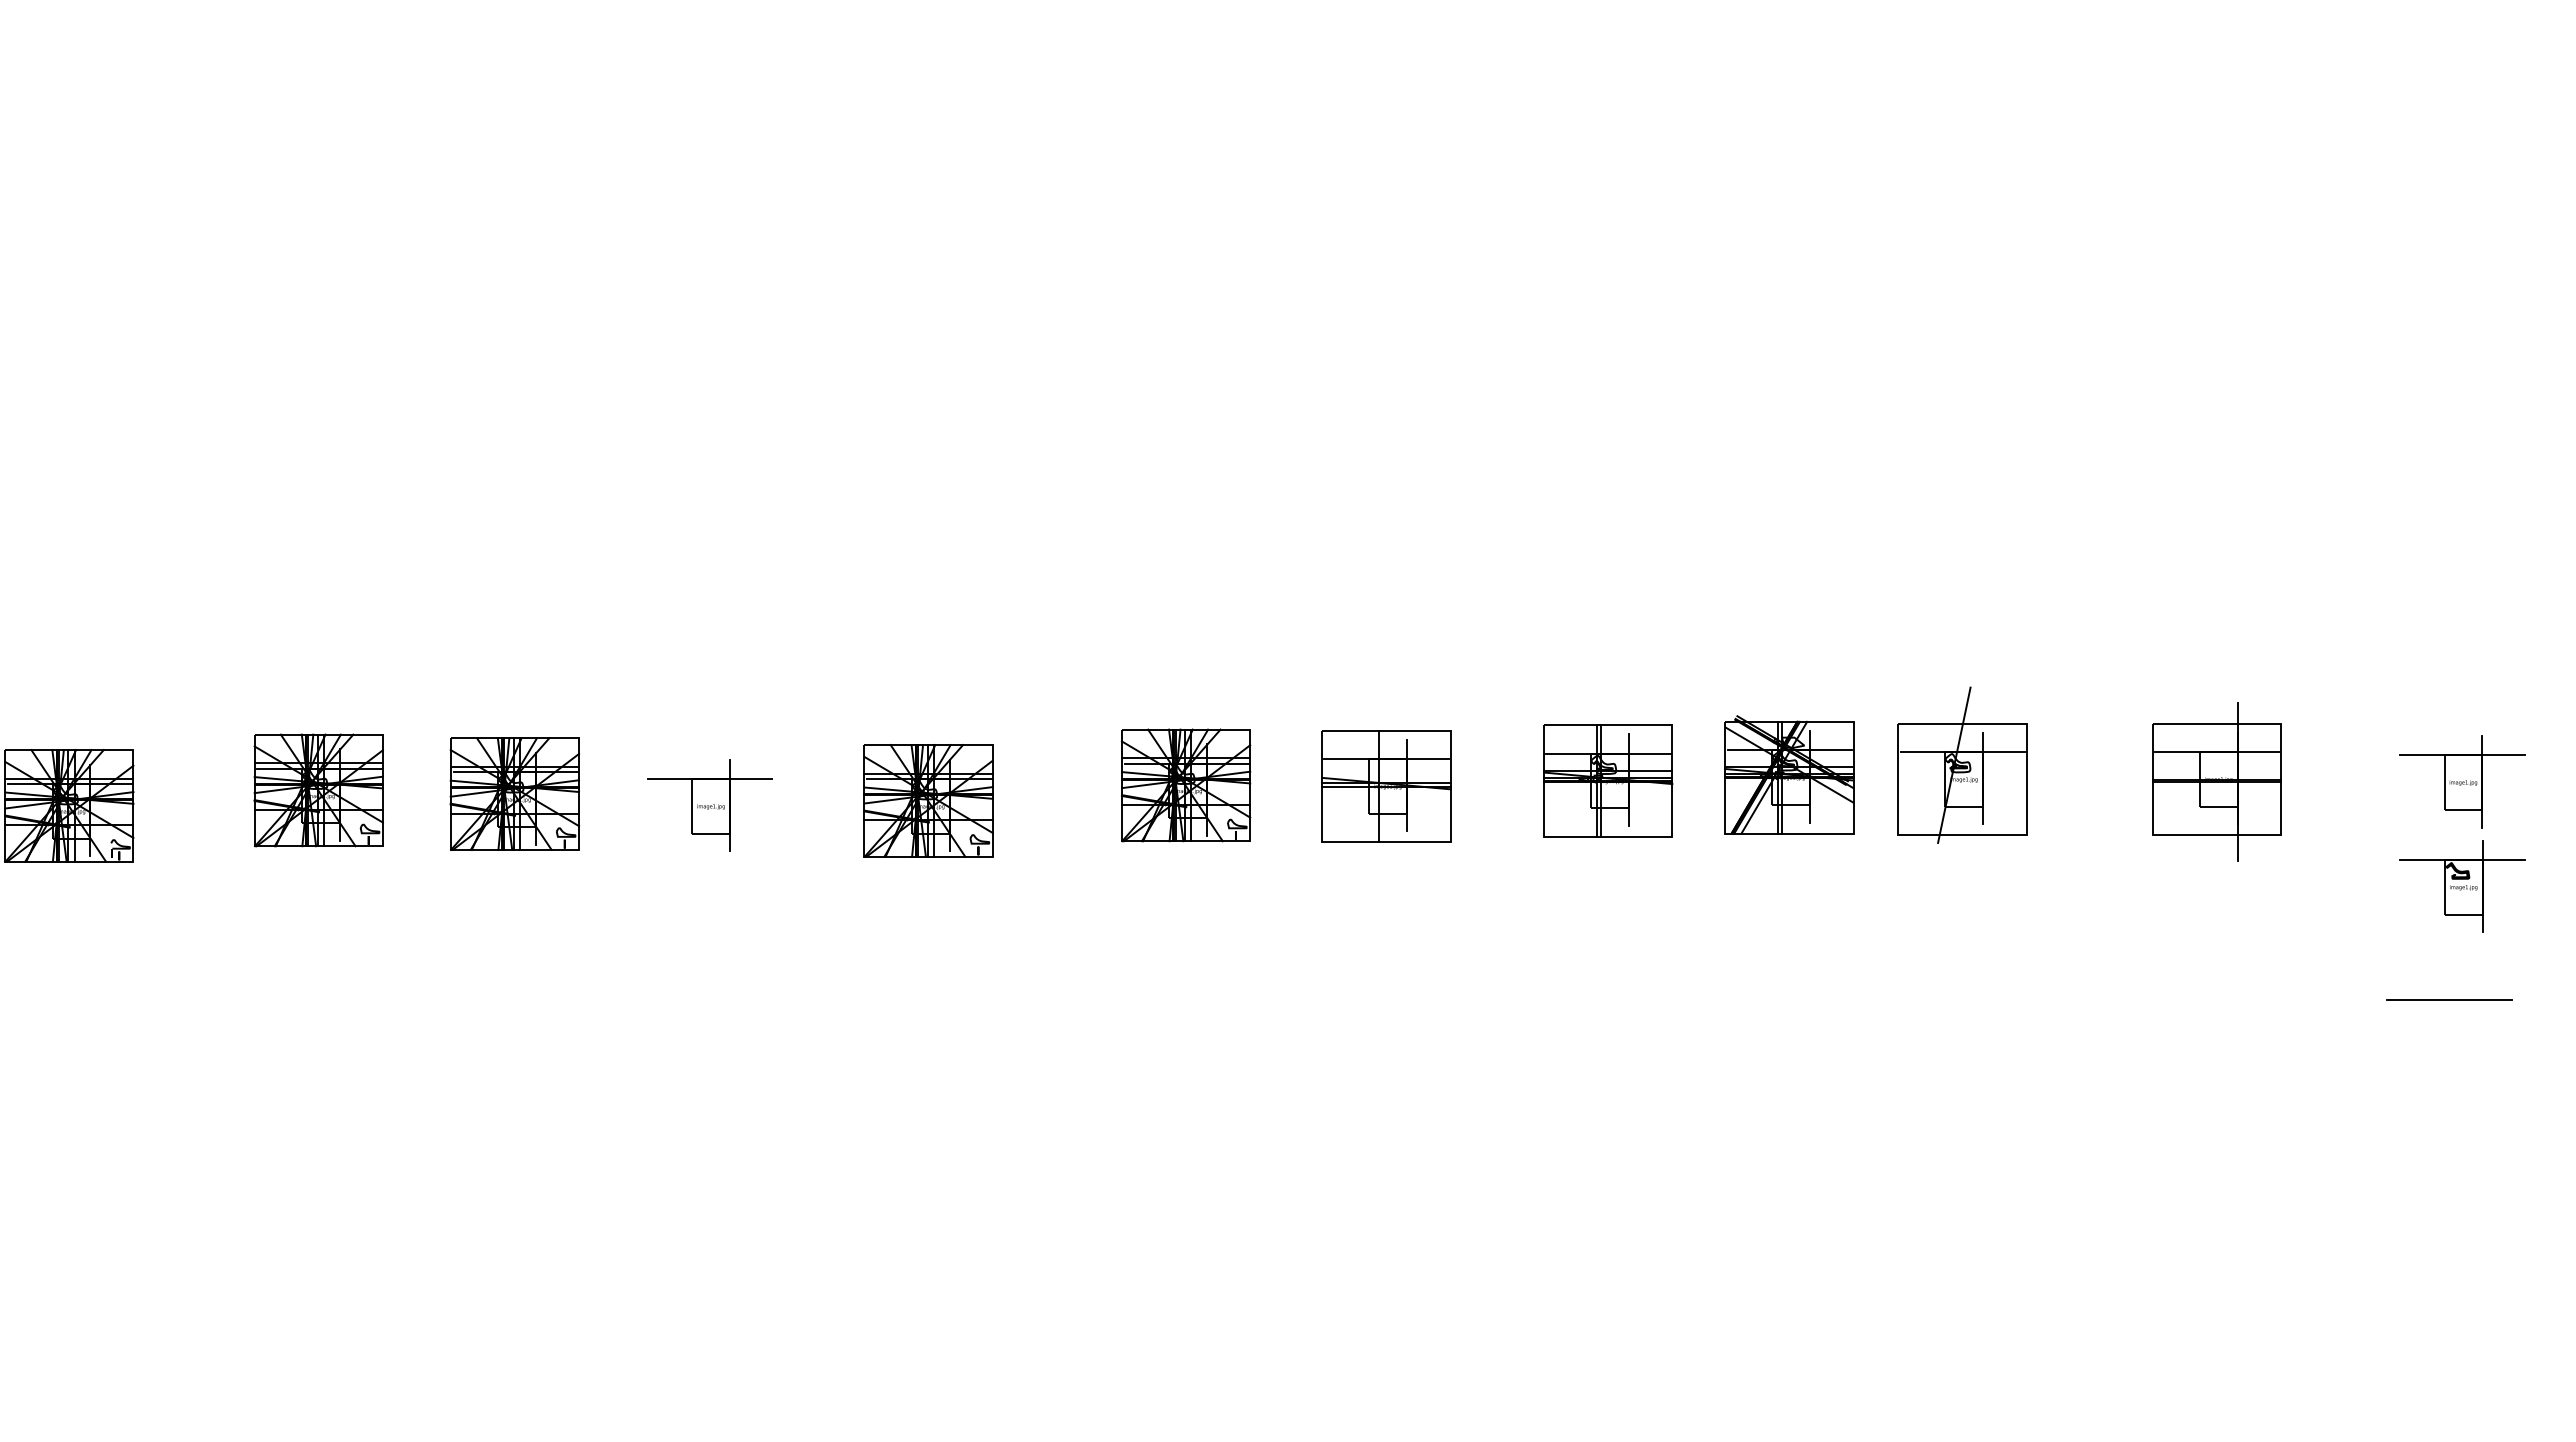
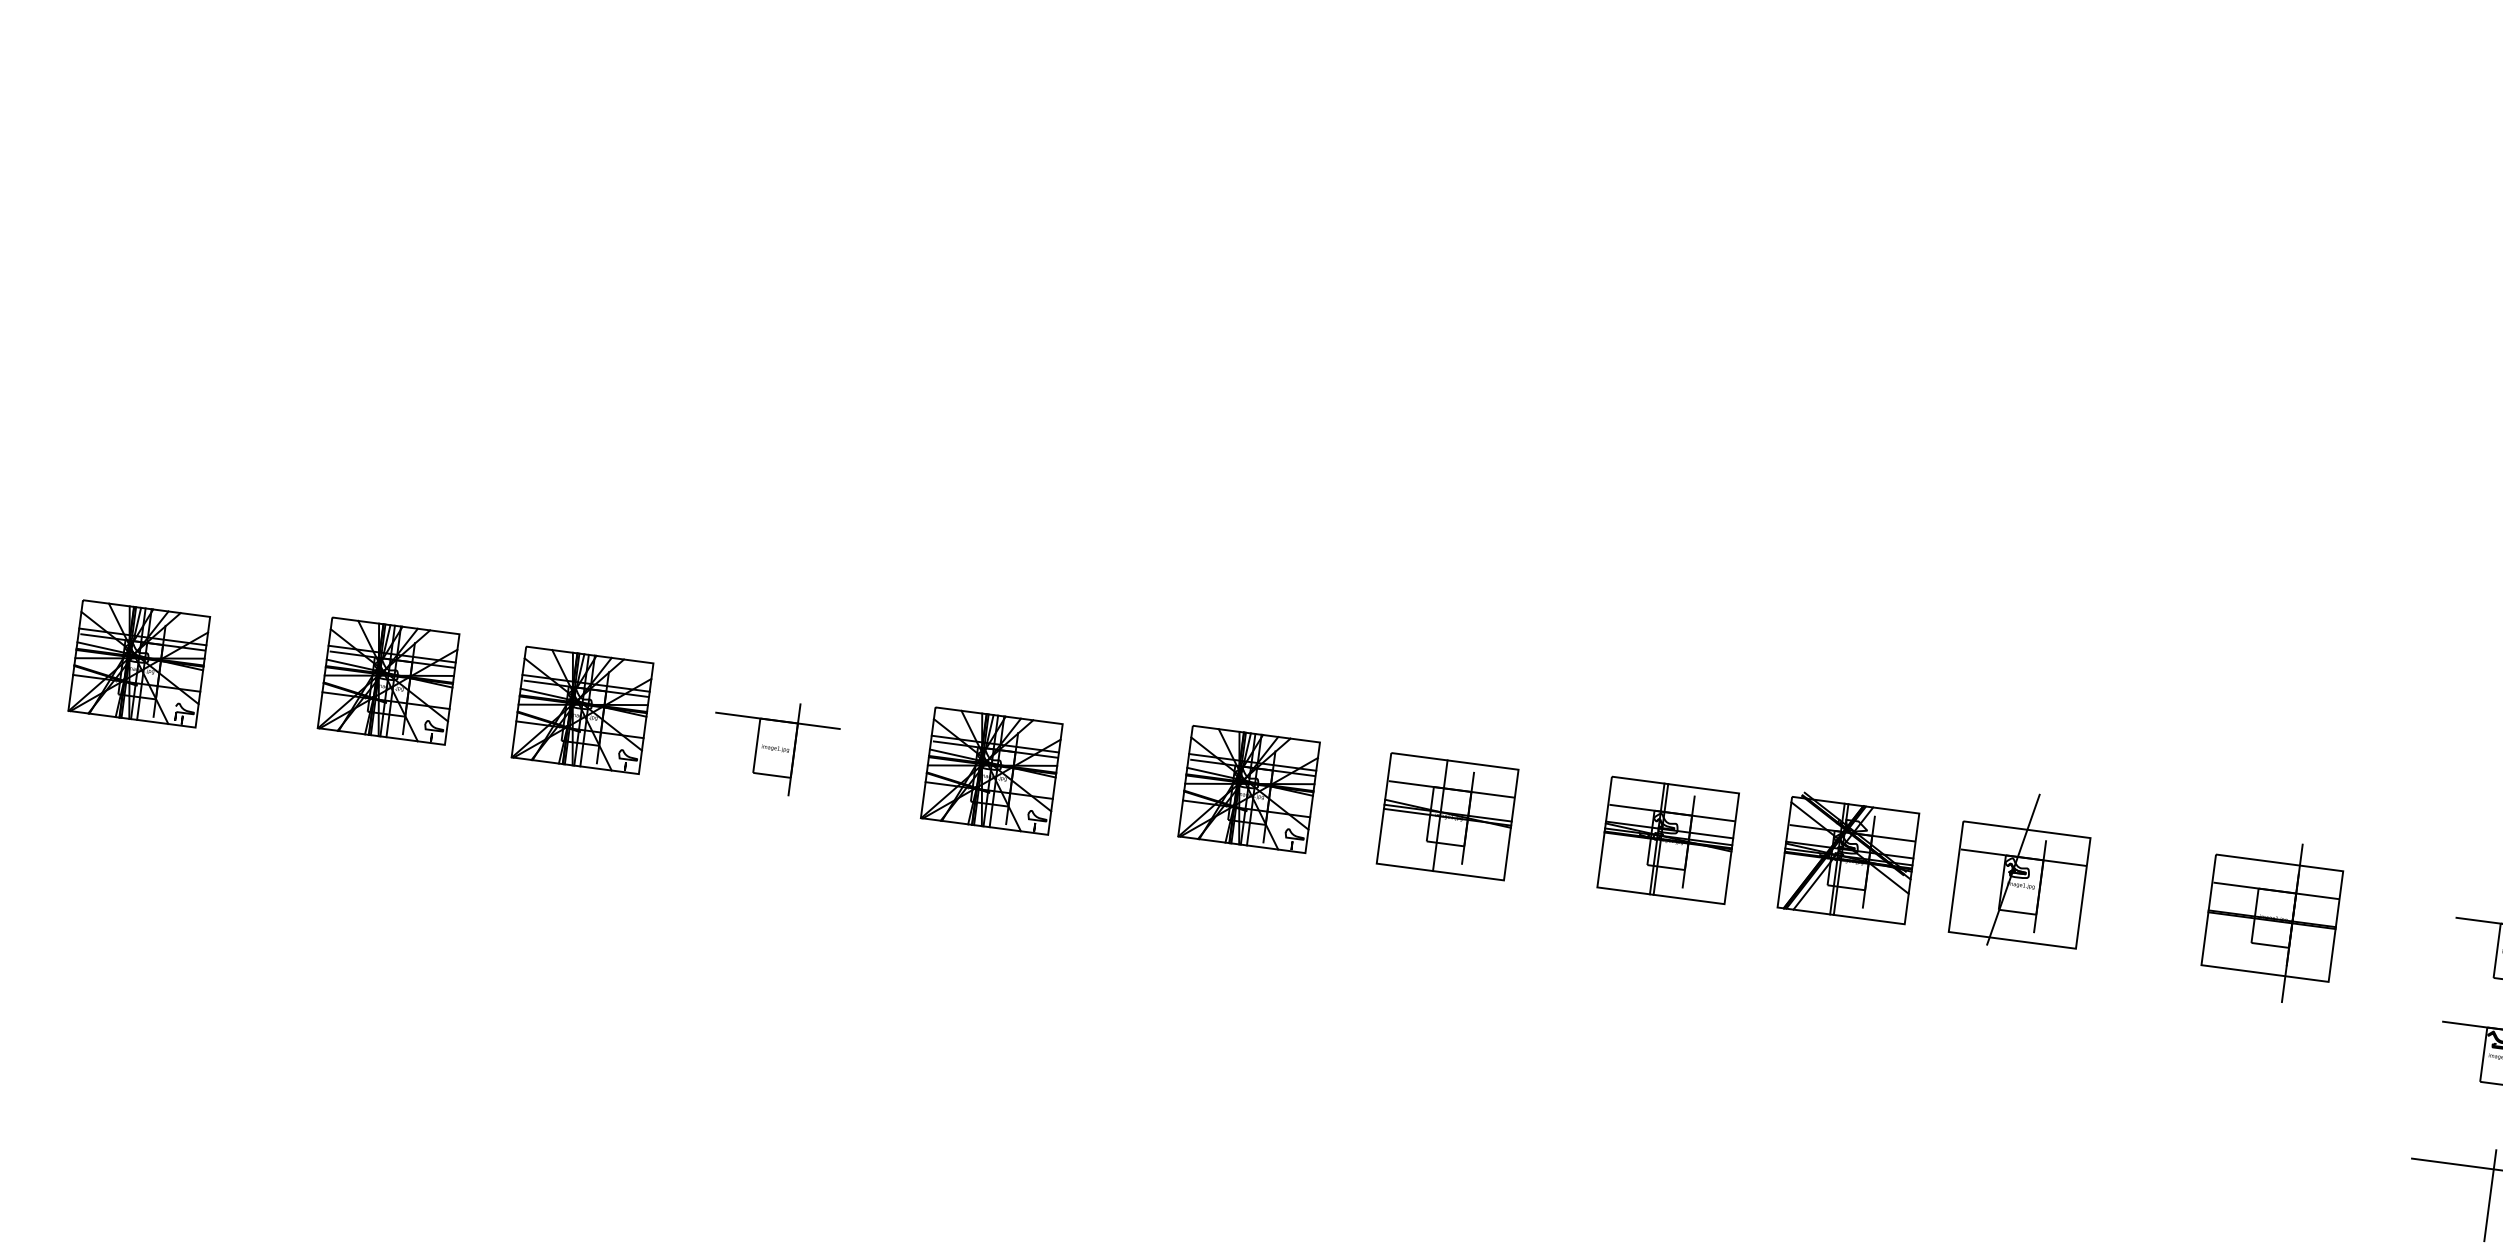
line: (2469, 1026) -> (2490, 1195), added

